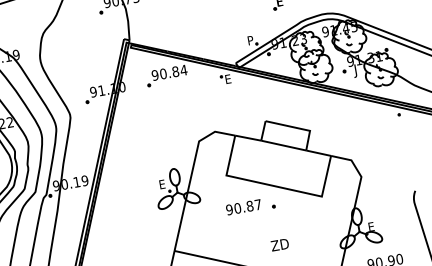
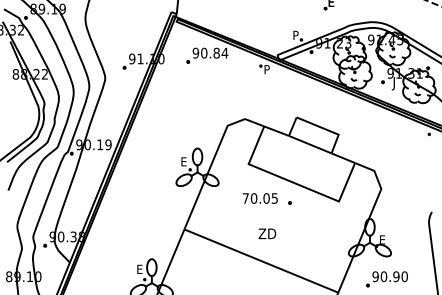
text: (228, 79) -> (267, 69), E -> P
text: (243, 207) -> (259, 198), 90.87 -> 70.05
text: (280, 244) -> (267, 233), moved

